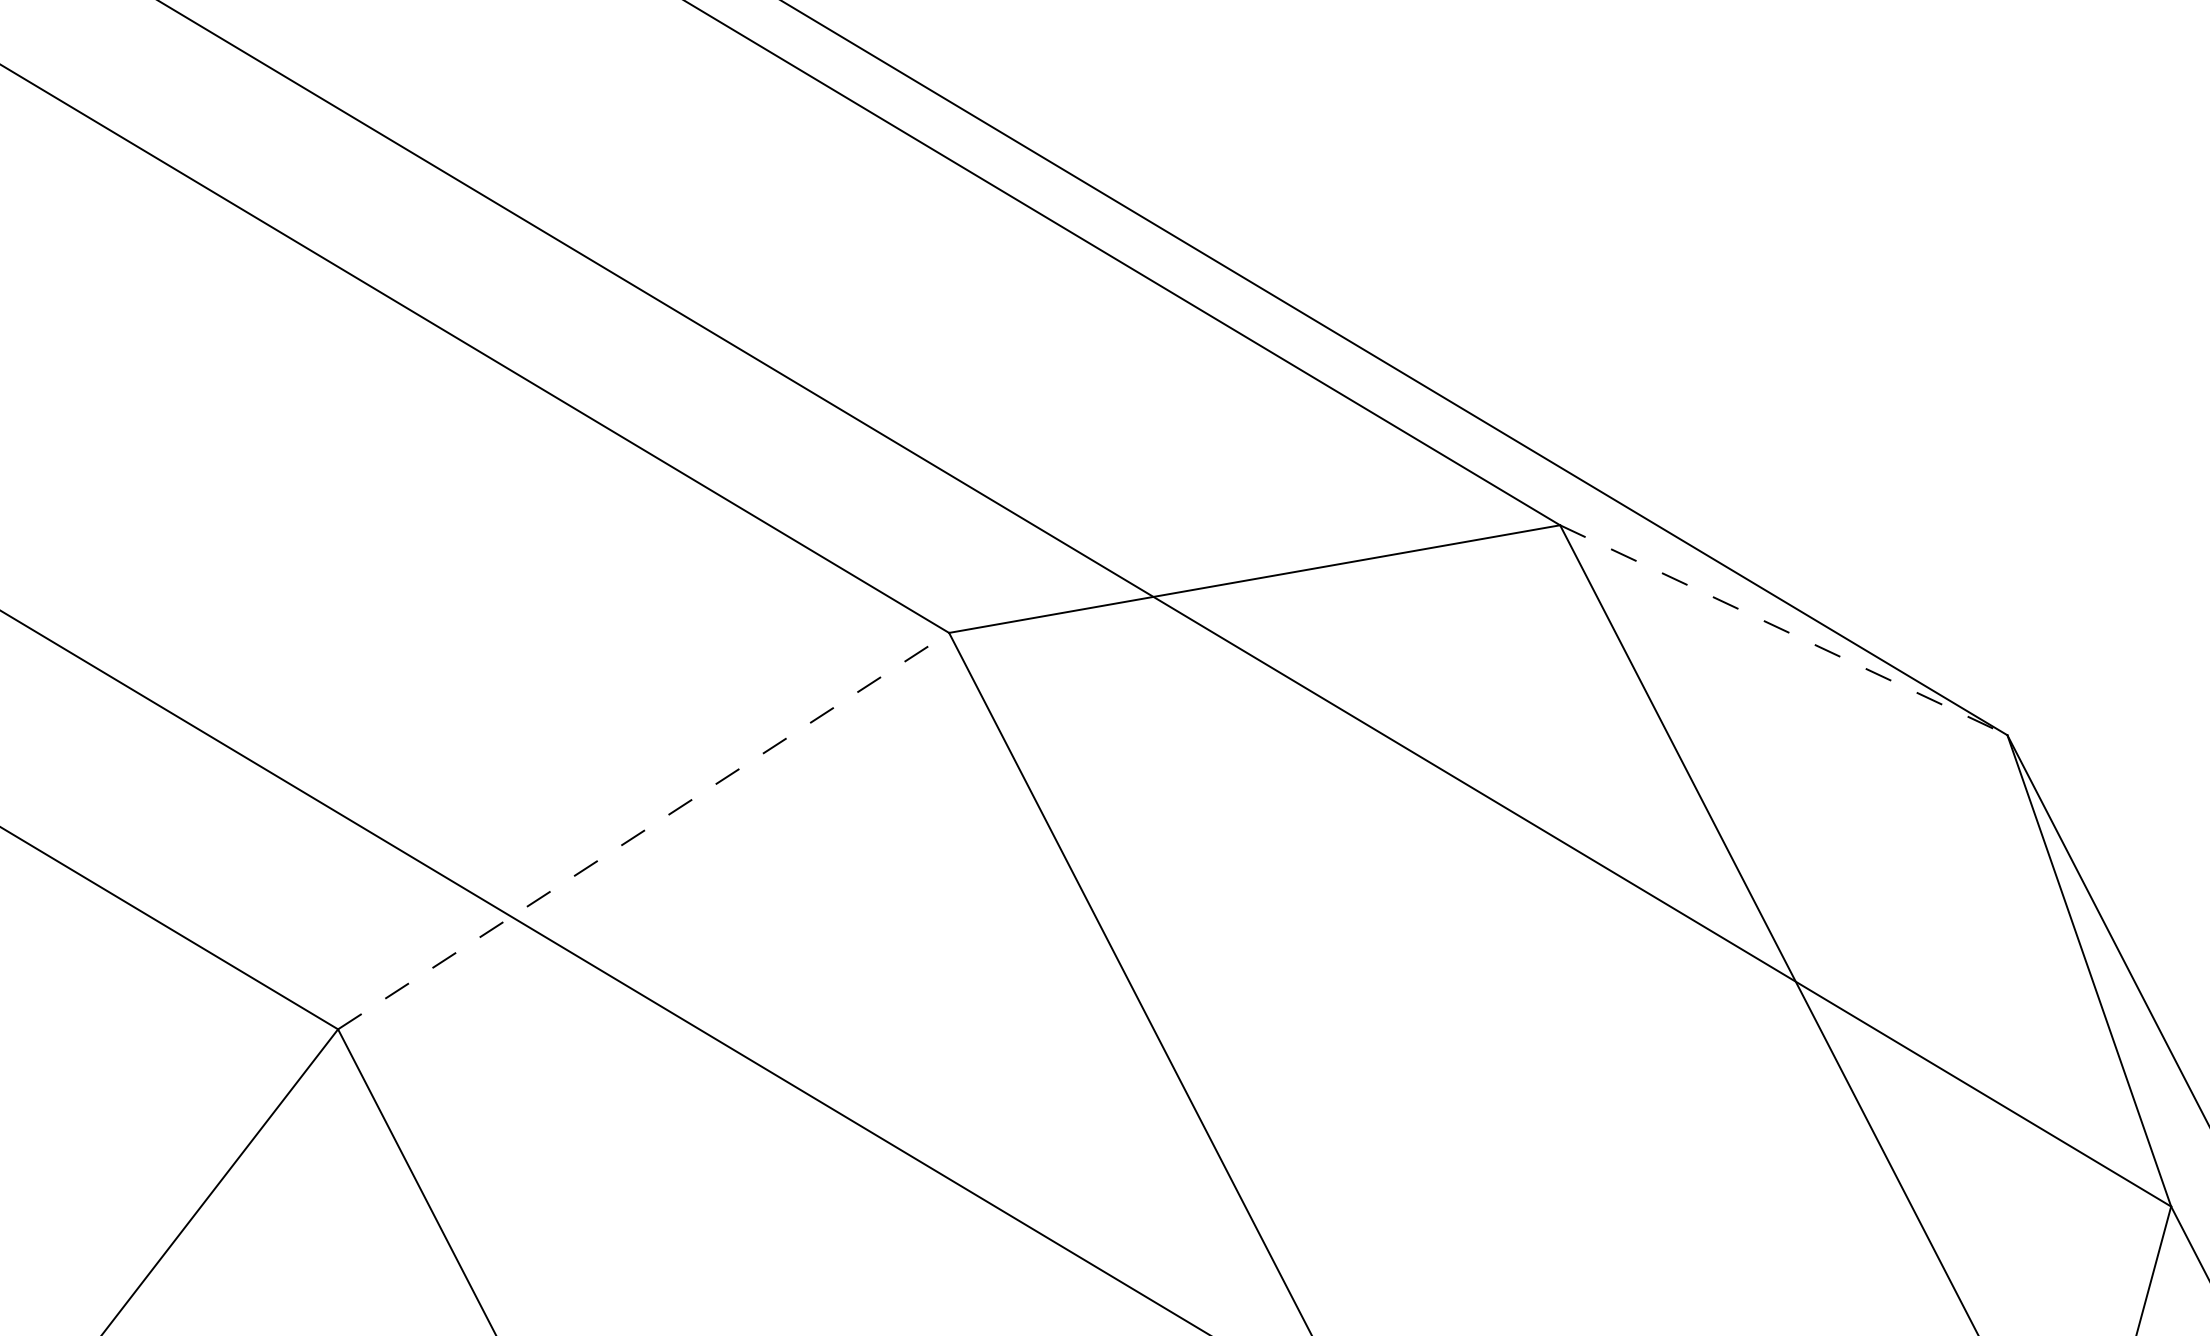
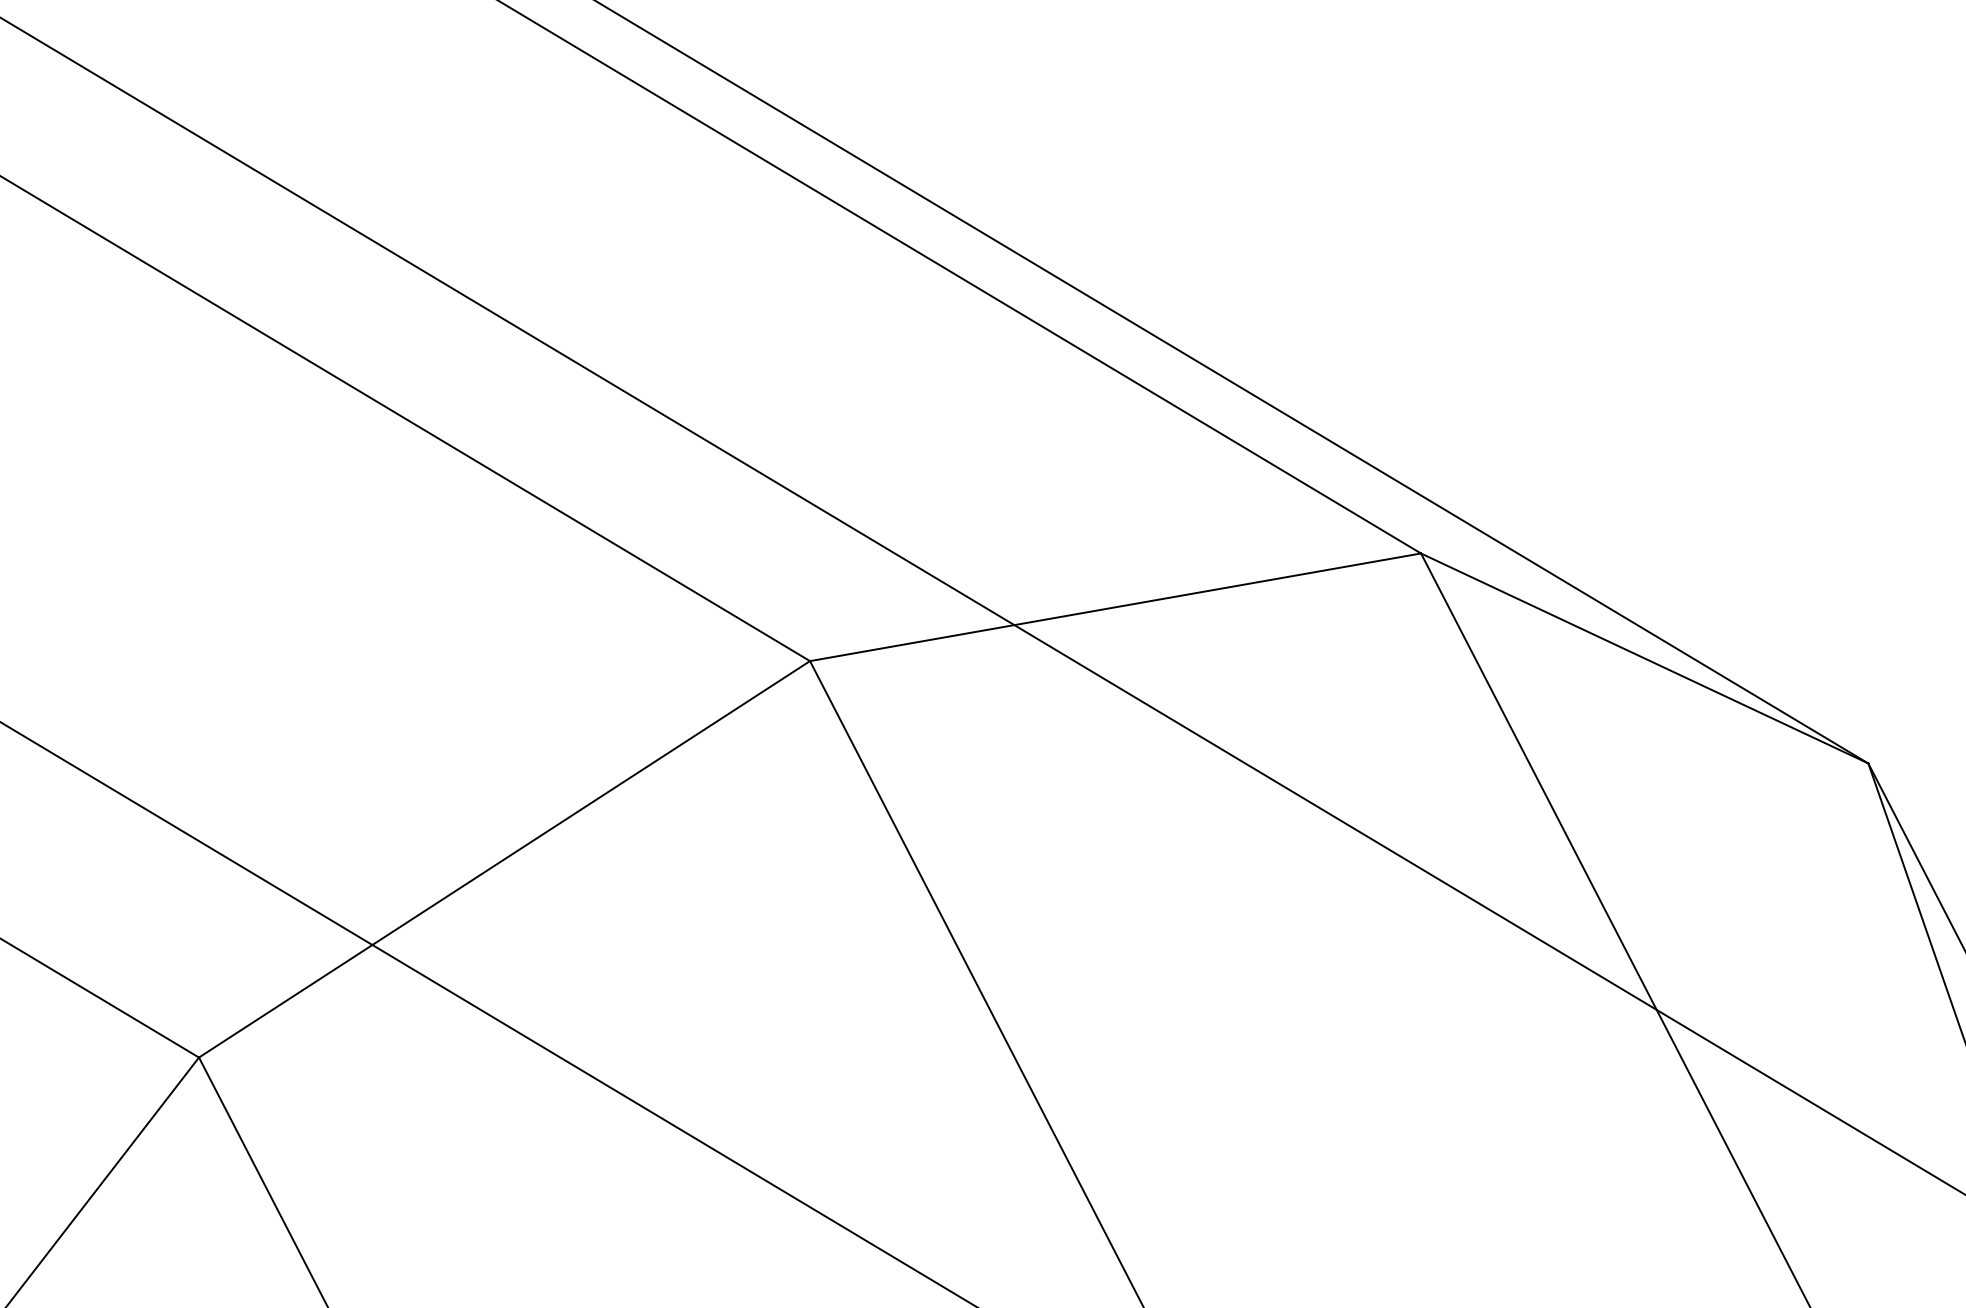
line: (1784, 630) -> (1645, 658), dashed -> solid
line: (644, 830) -> (505, 858), dashed -> solid

